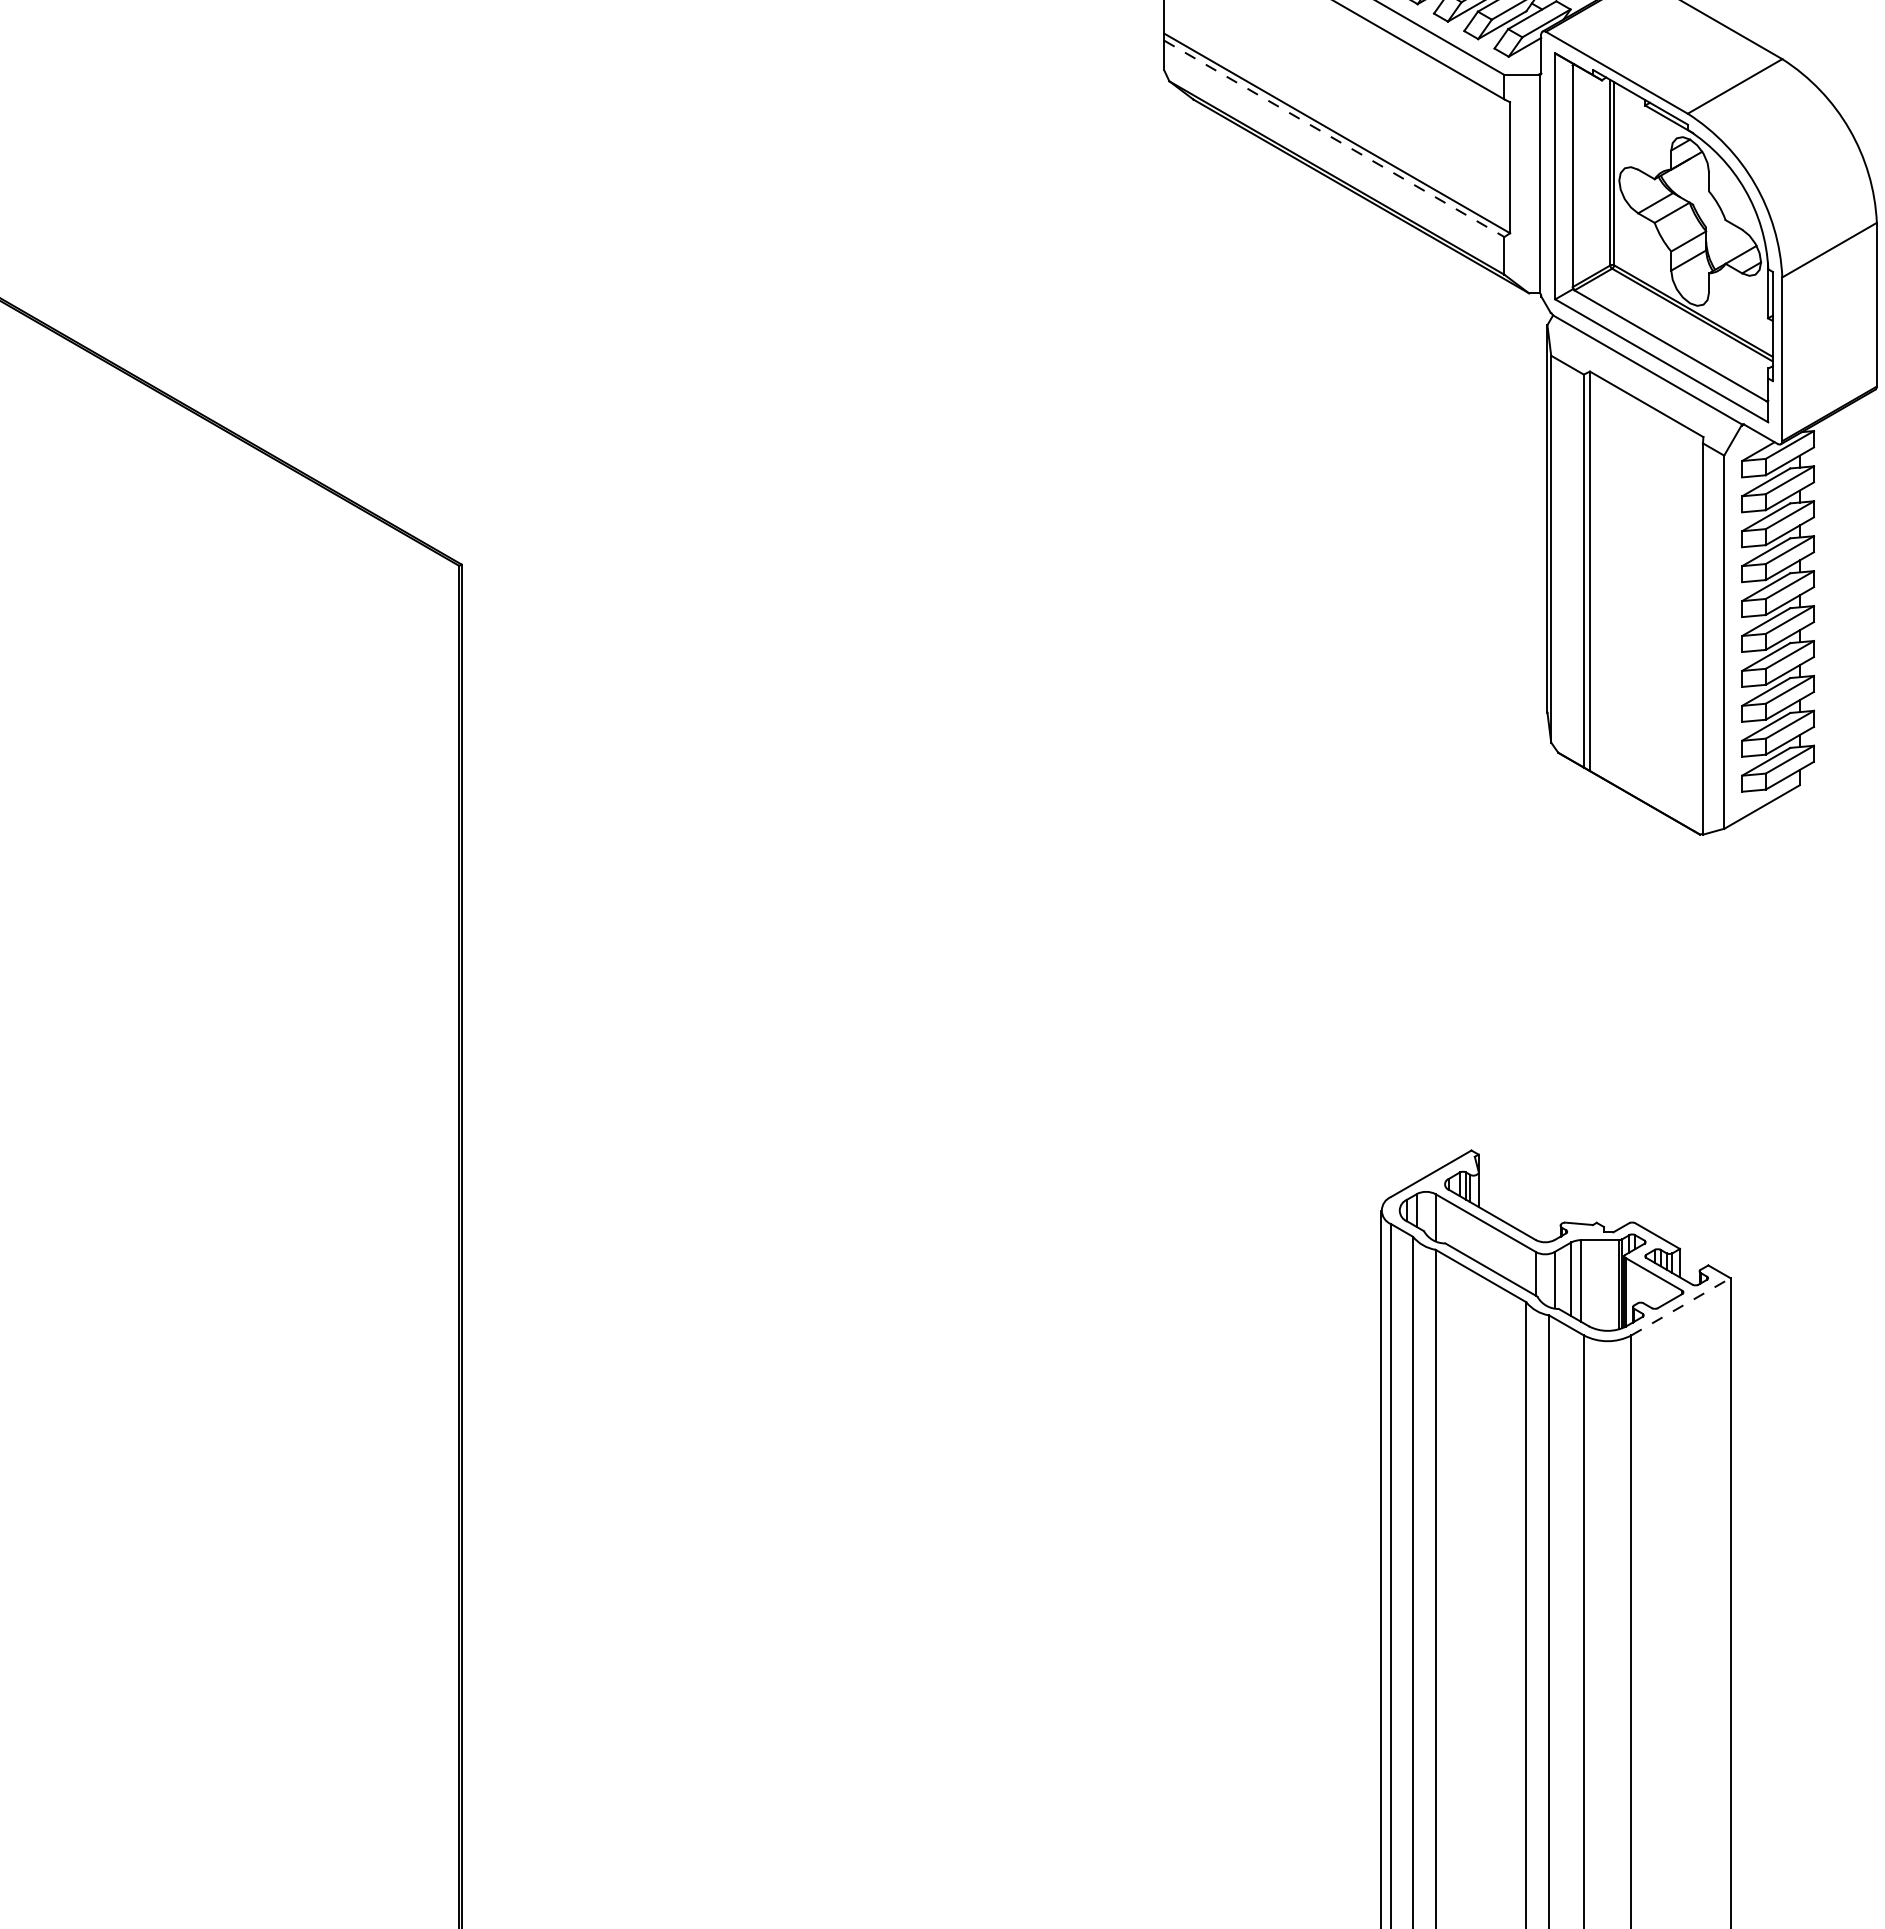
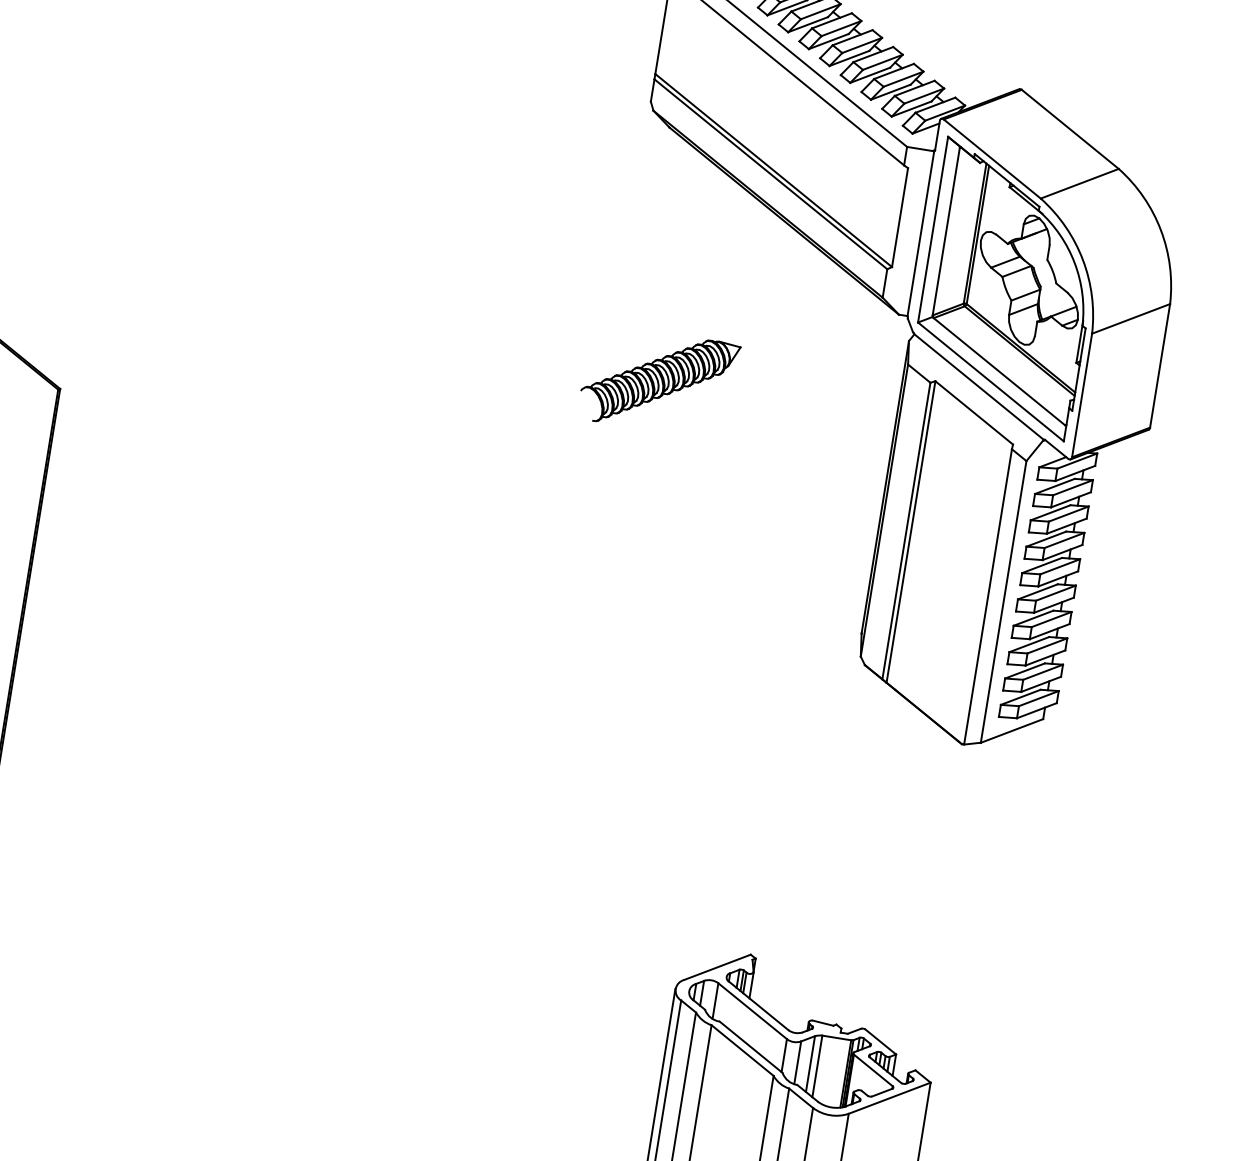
line: (1334, 139) -> (770, 174), dashed -> solid
part: (1232, 429) -> (658, 381), added
line: (1681, 1306) -> (890, 1098), dashed -> solid

